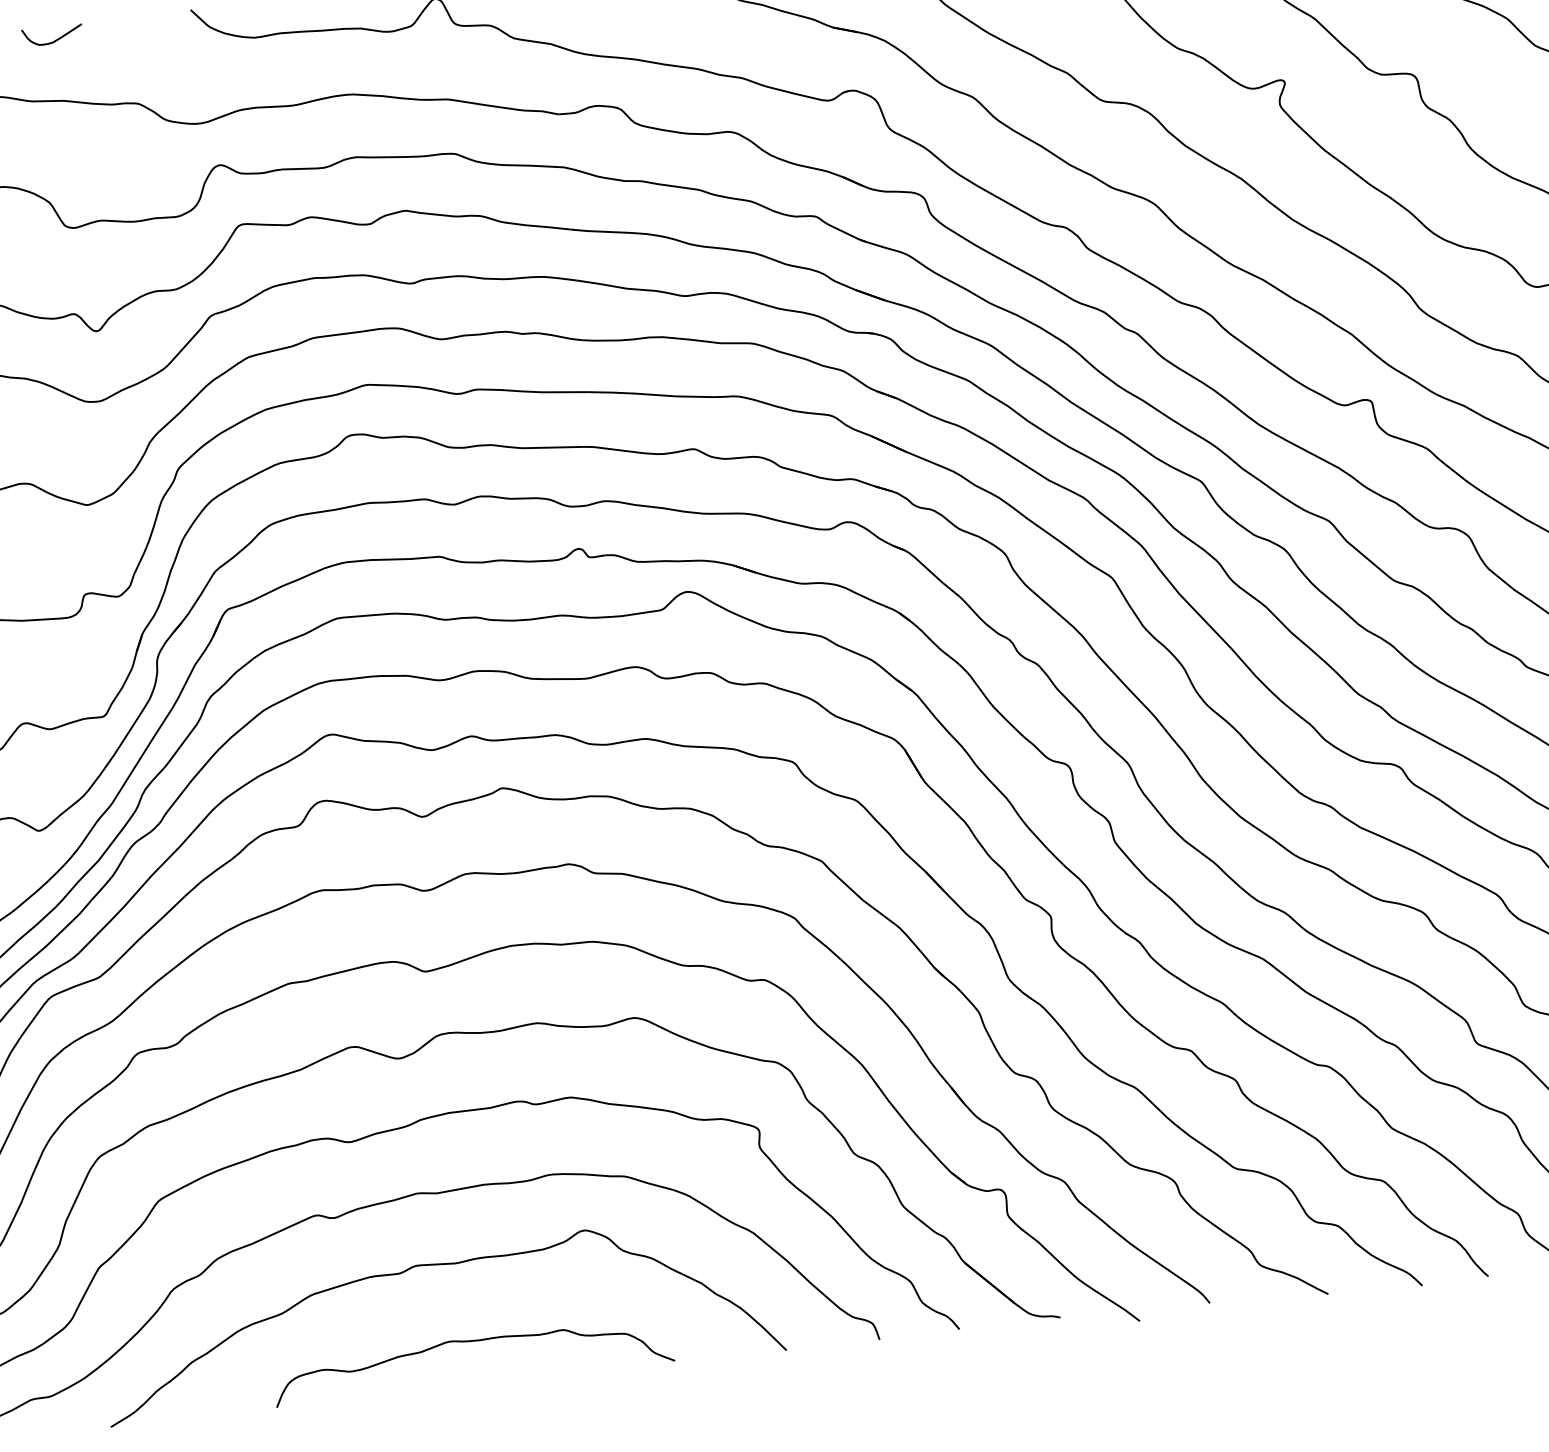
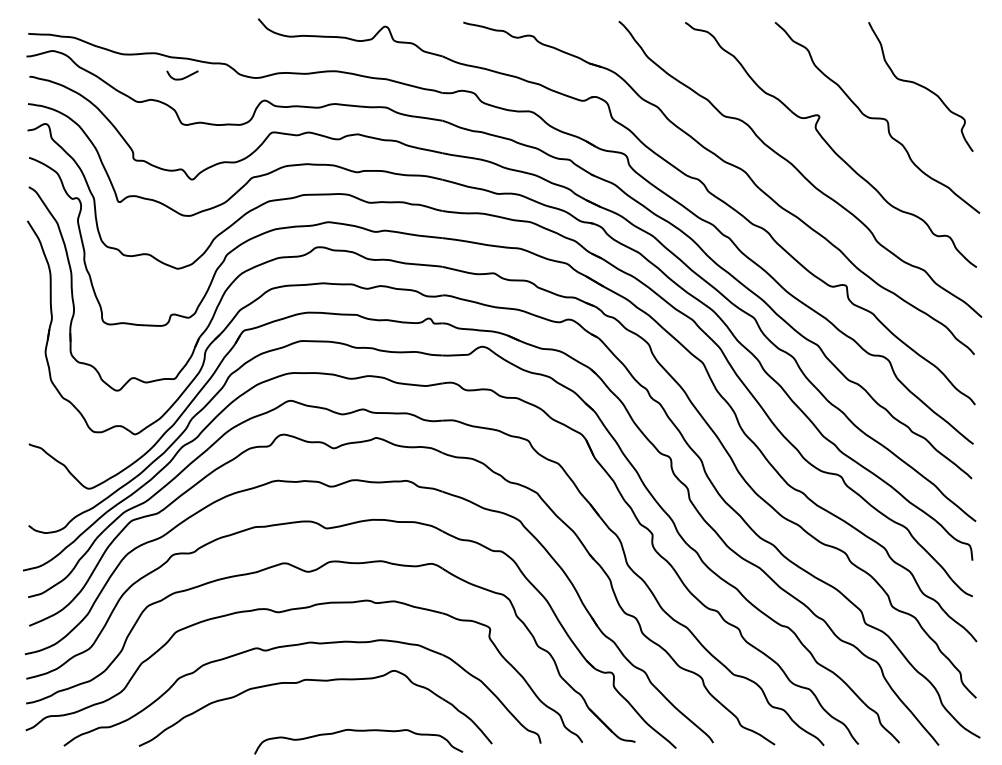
curve: (54, 39) -> (183, 77), moved
curve: (470, 1342) -> (358, 731), moved

